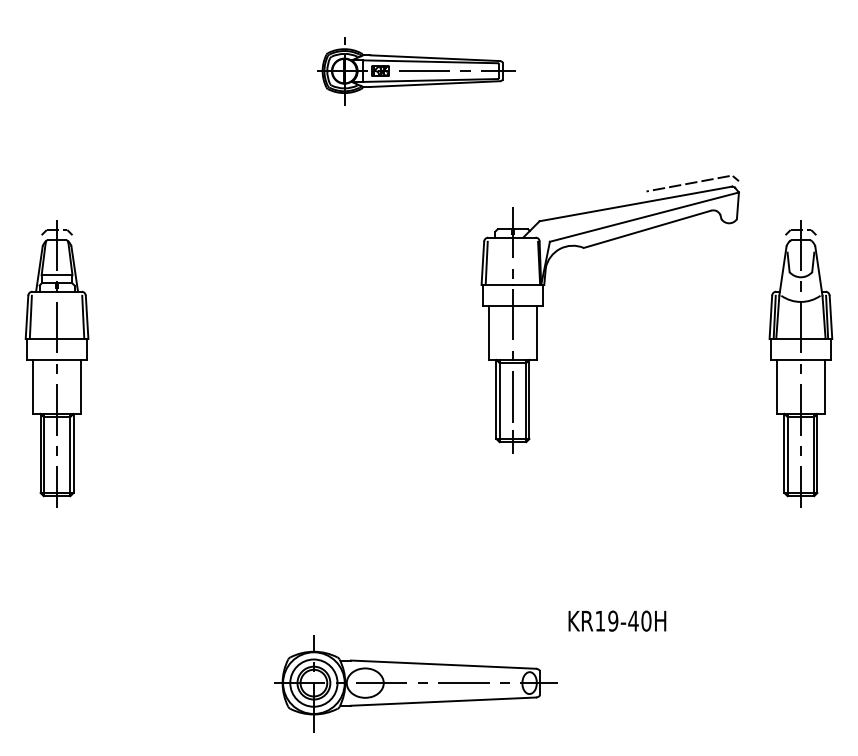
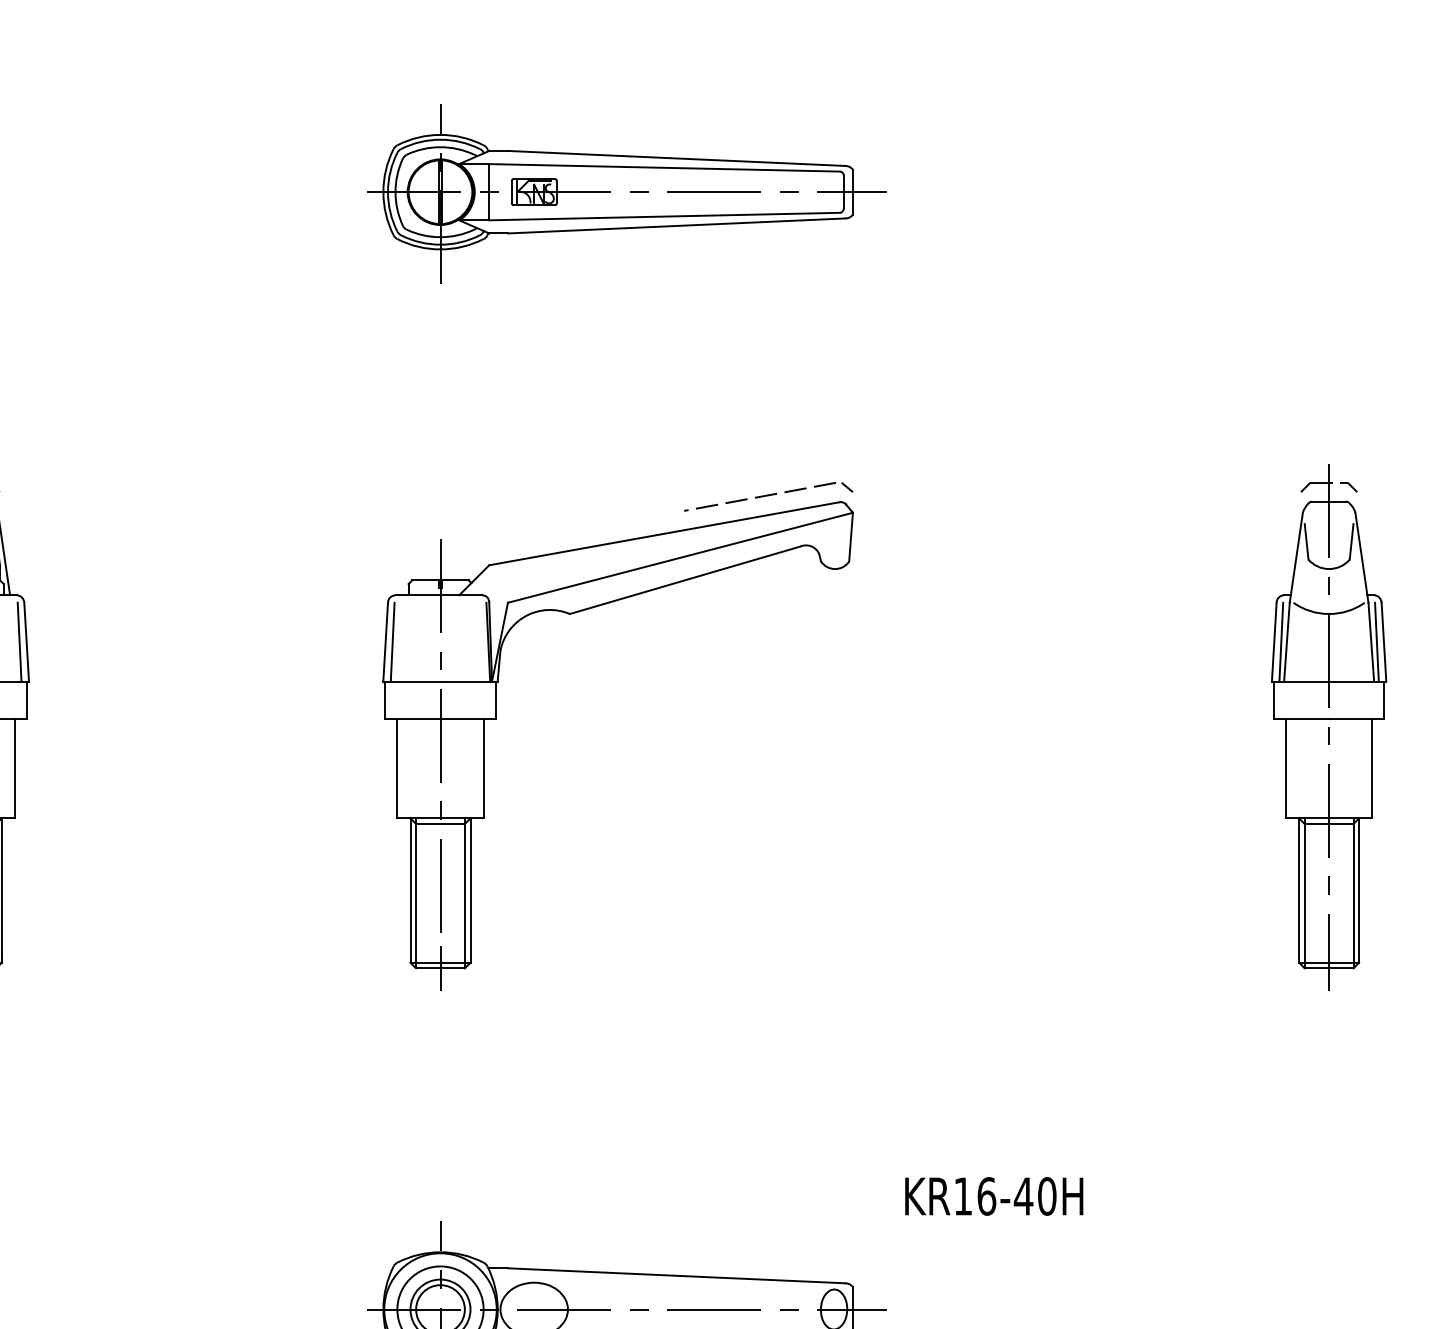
part: (415, 71) -> (625, 193), size x1.43
part: (543, 306) -> (496, 720), moved
text: (613, 620) -> (987, 1195), KR19-40H -> KR16-40H

